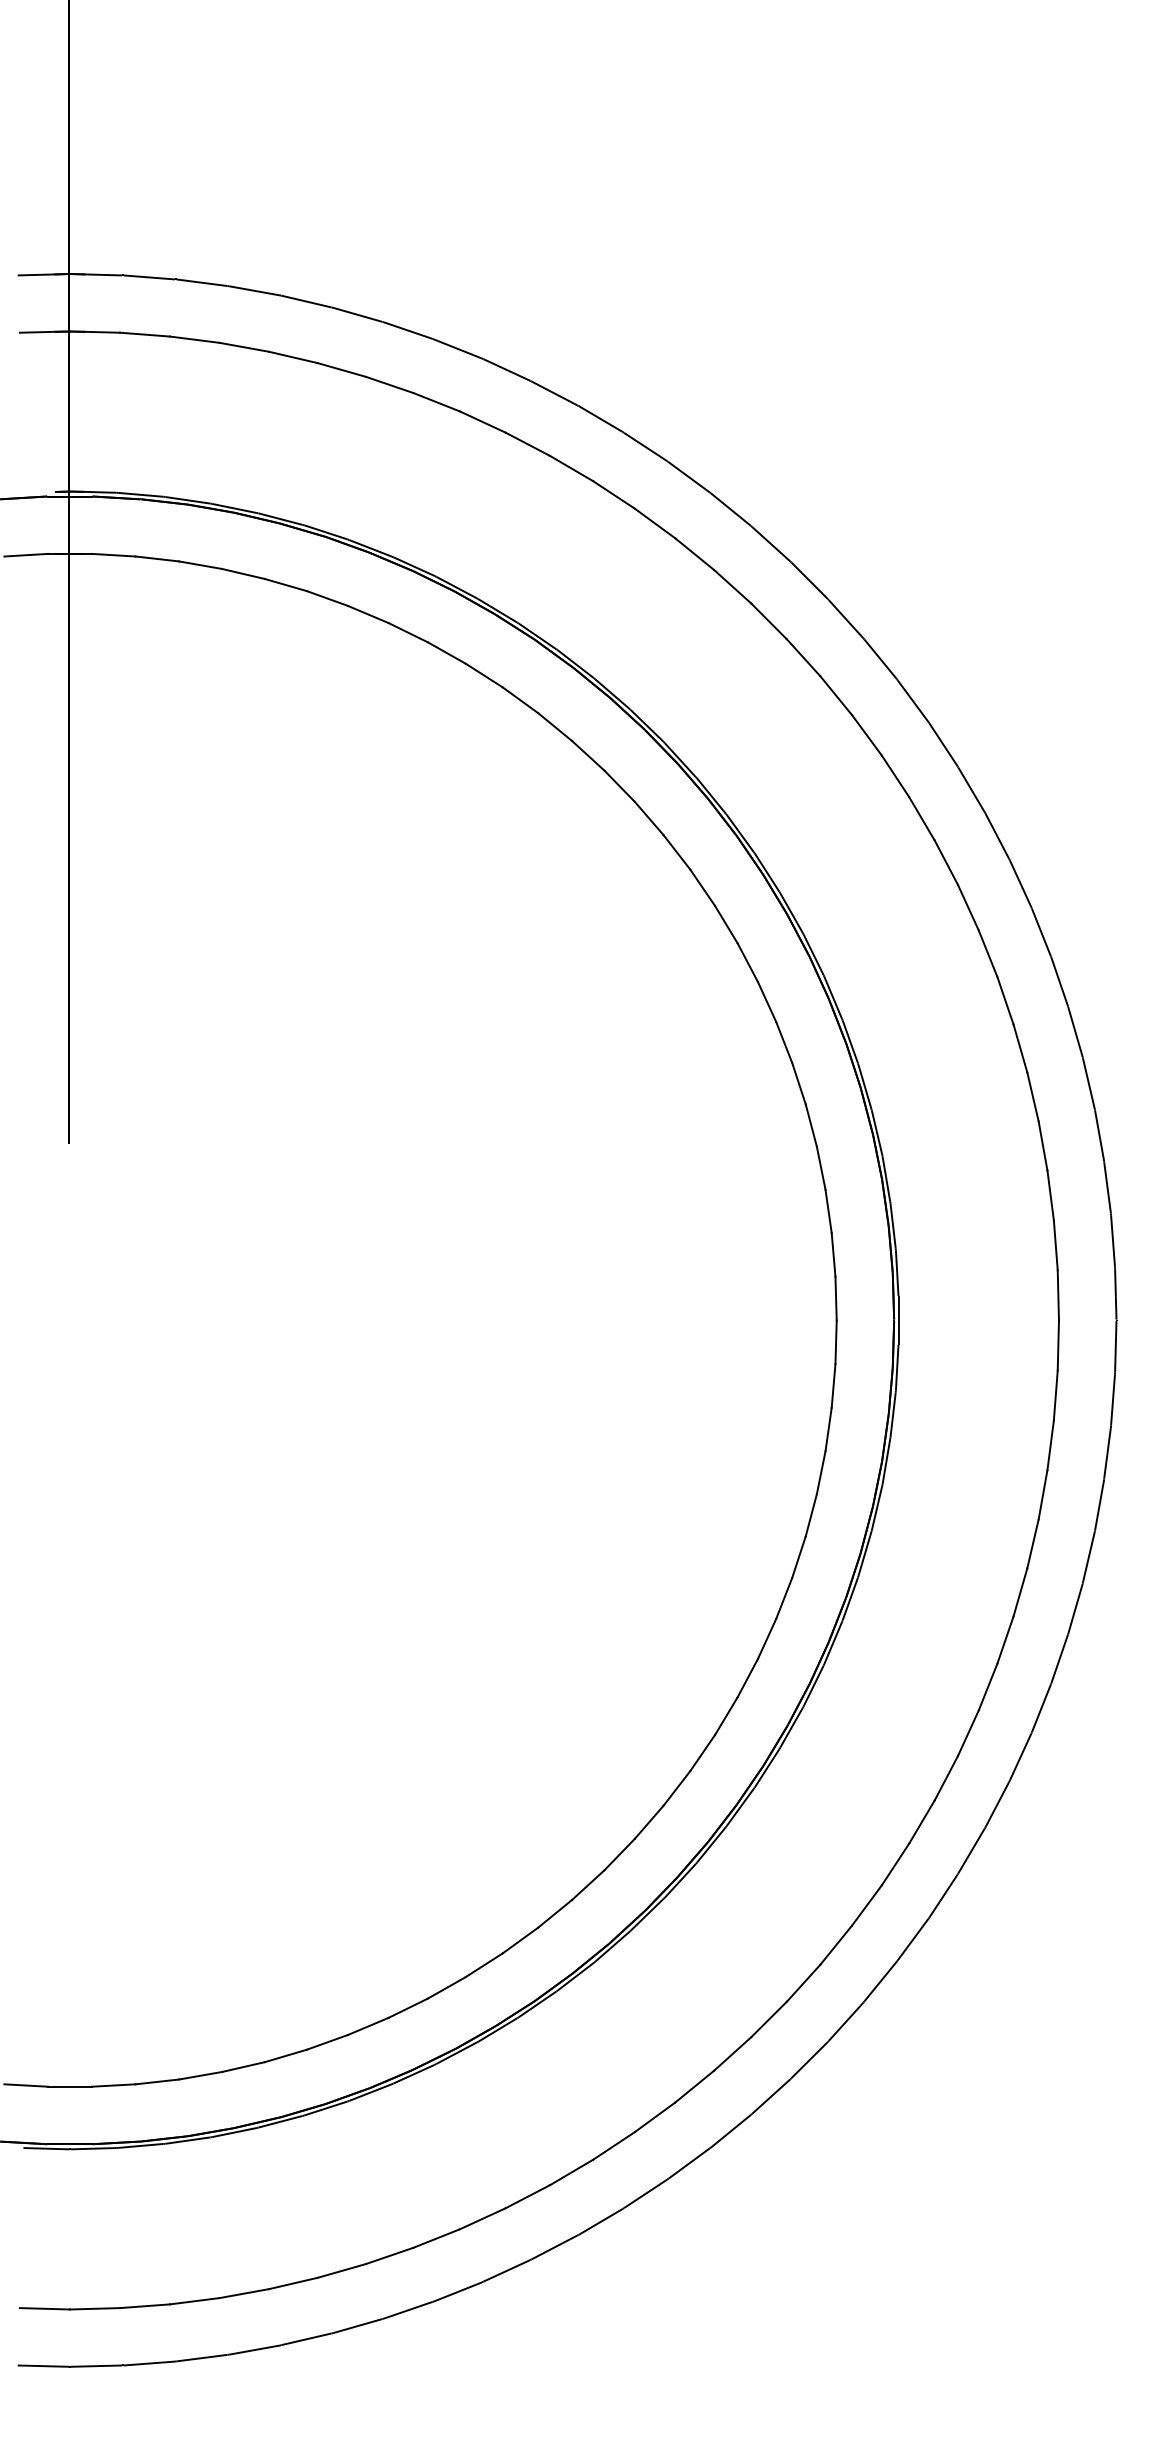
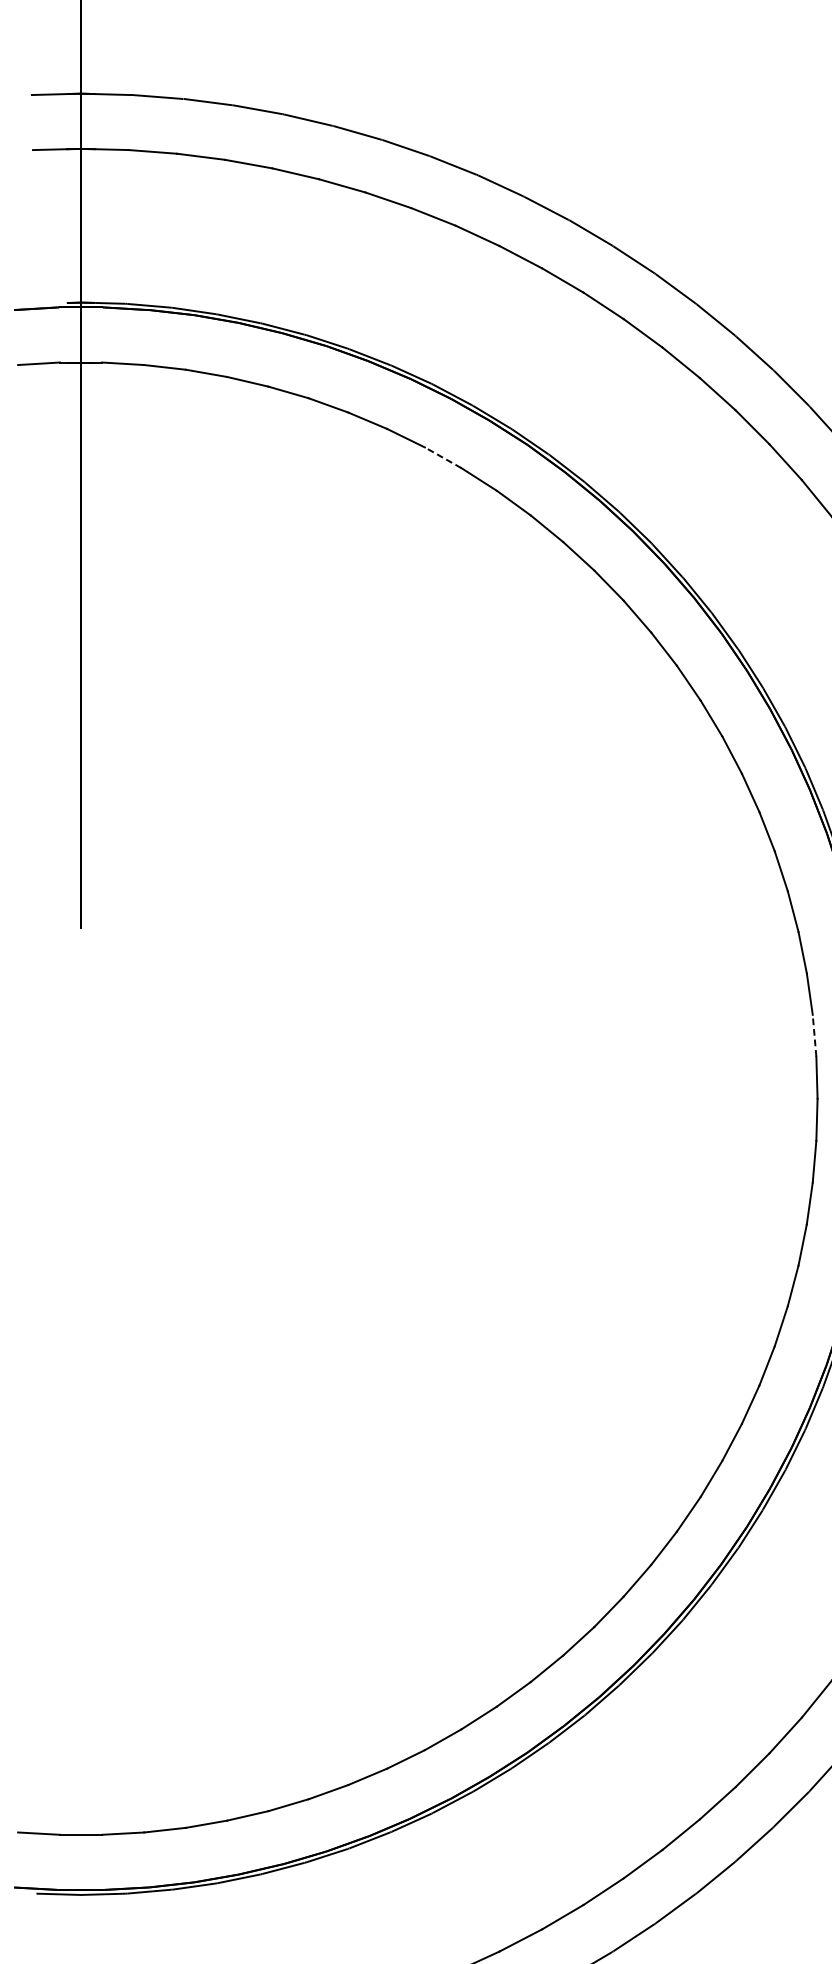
line: (446, 653) -> (442, 458), solid -> dashed
line: (833, 1254) -> (814, 1035), solid -> dashed

